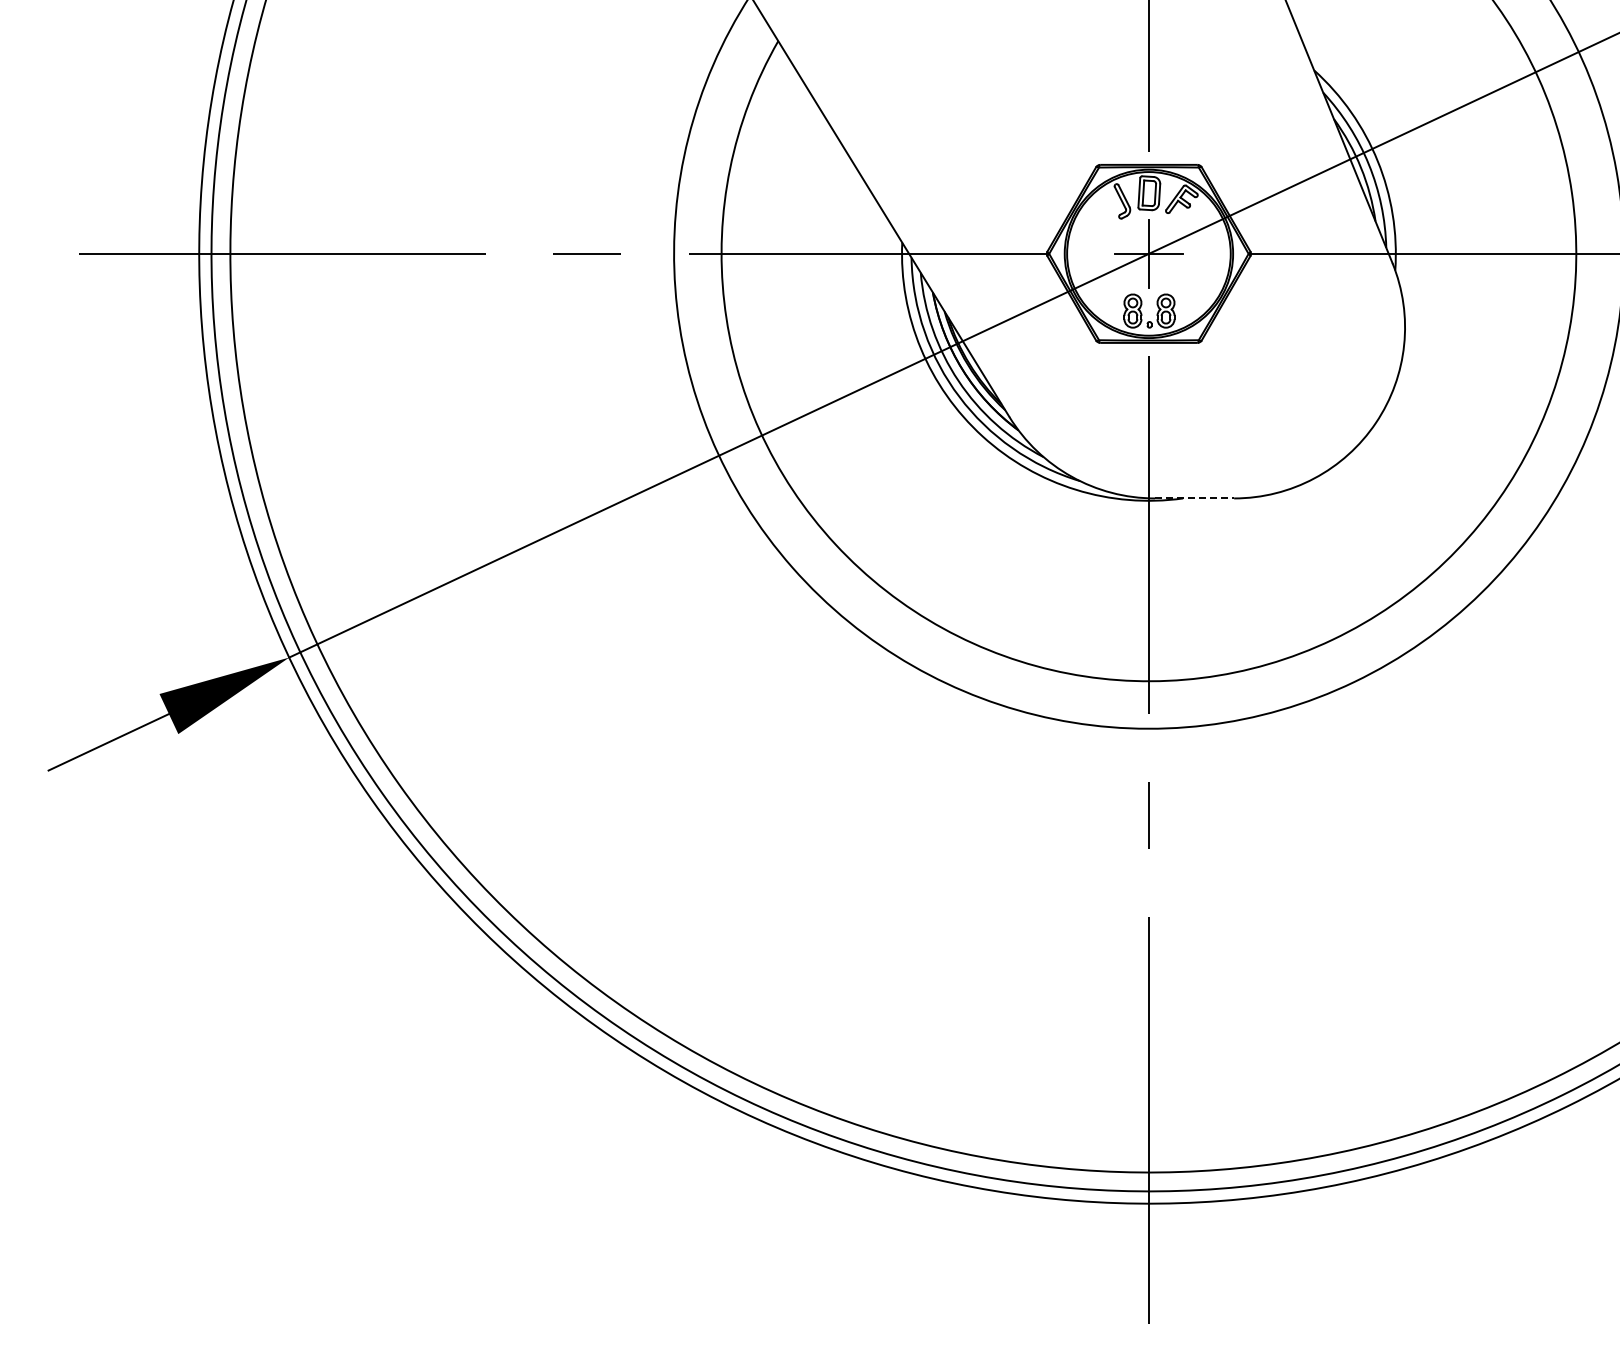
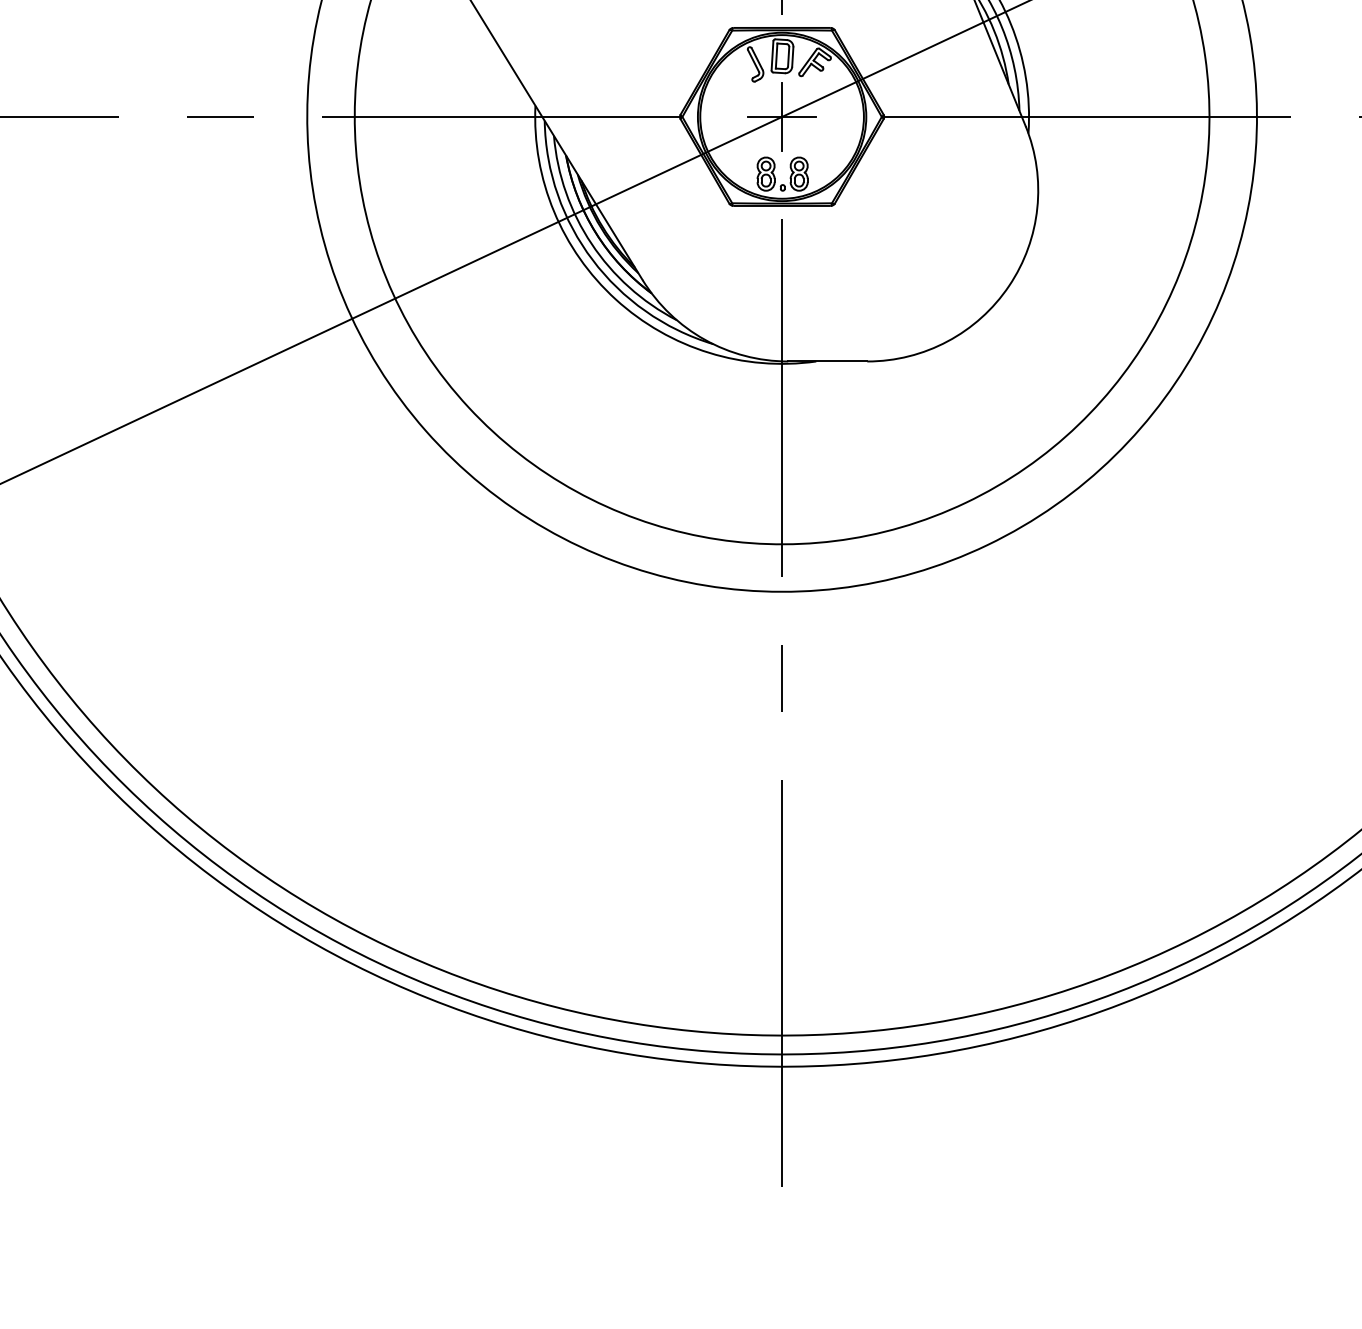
line: (1194, 498) -> (827, 361), dashed -> solid

